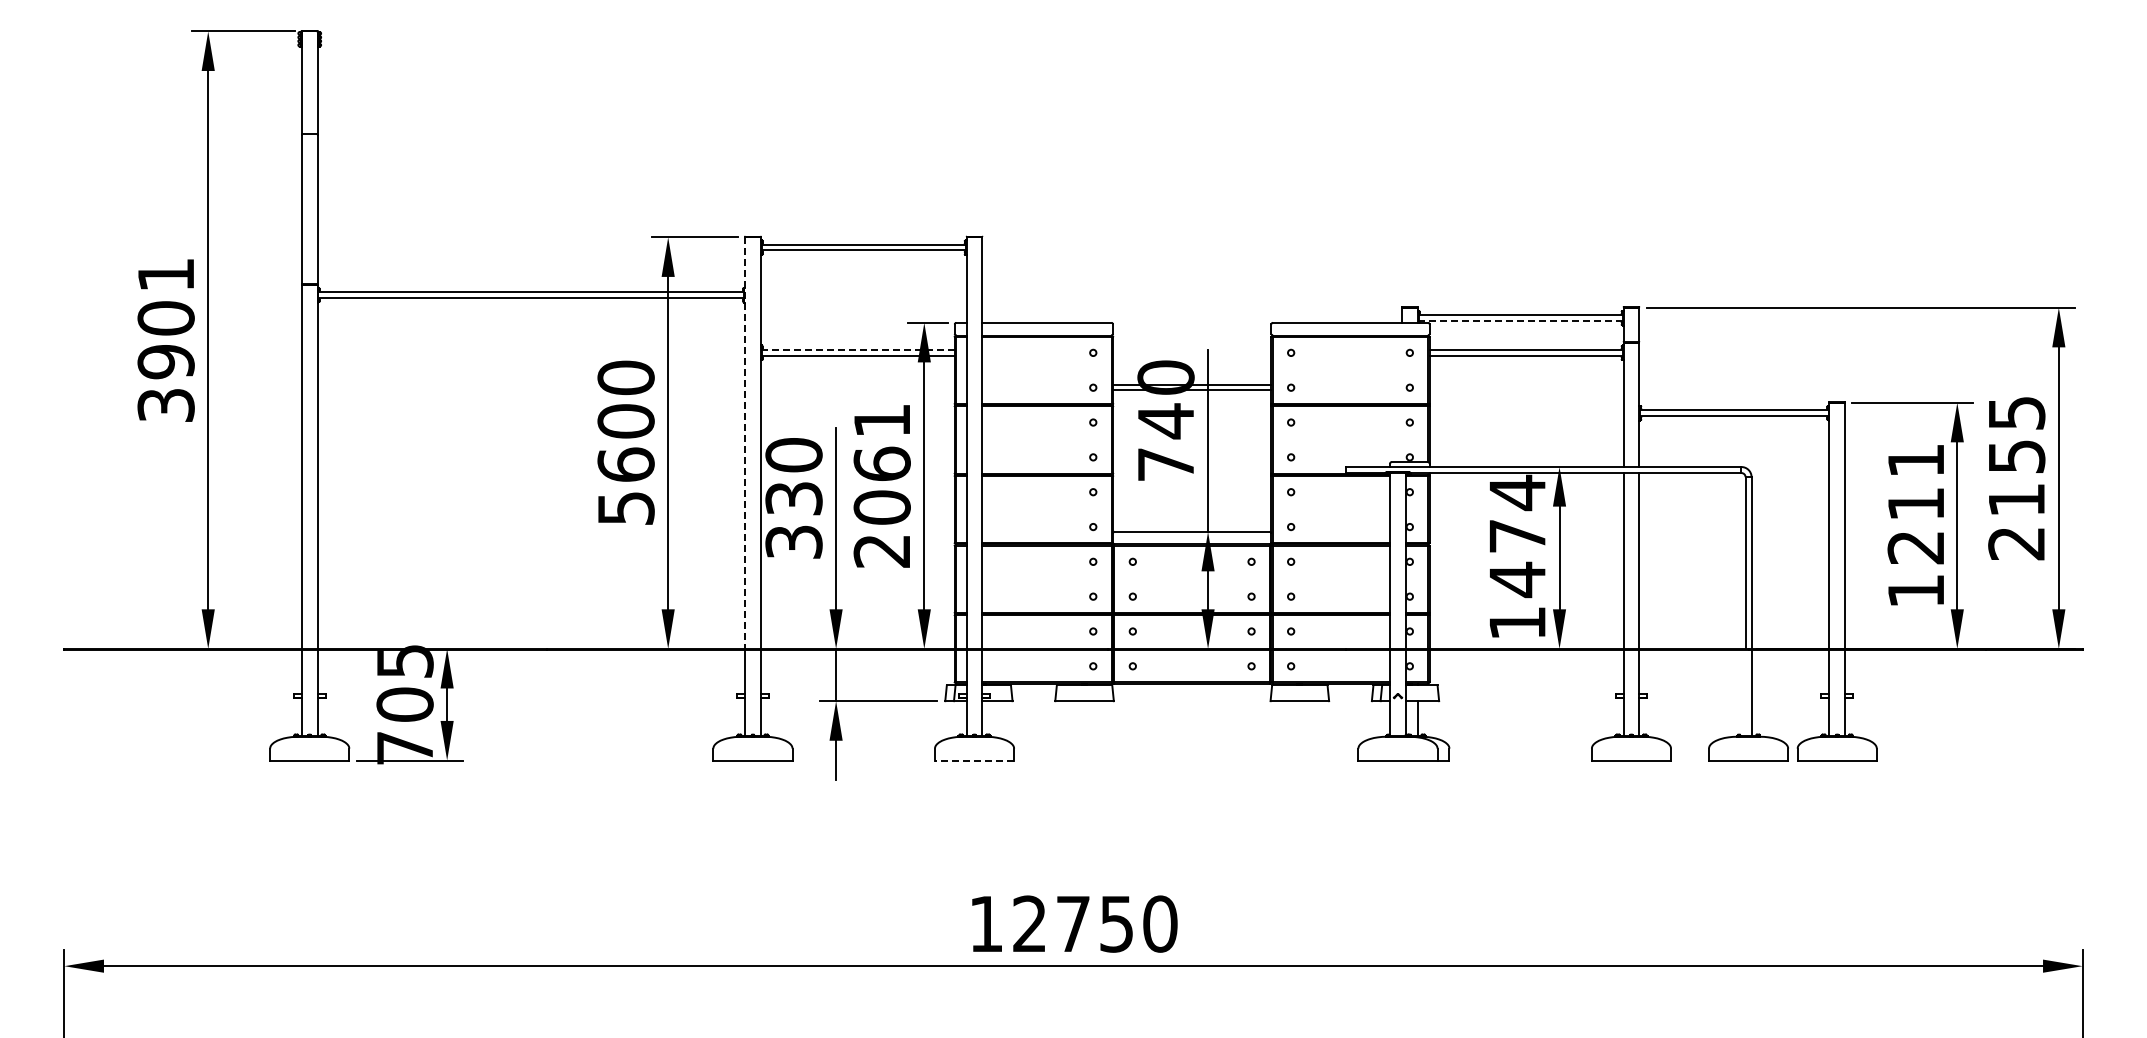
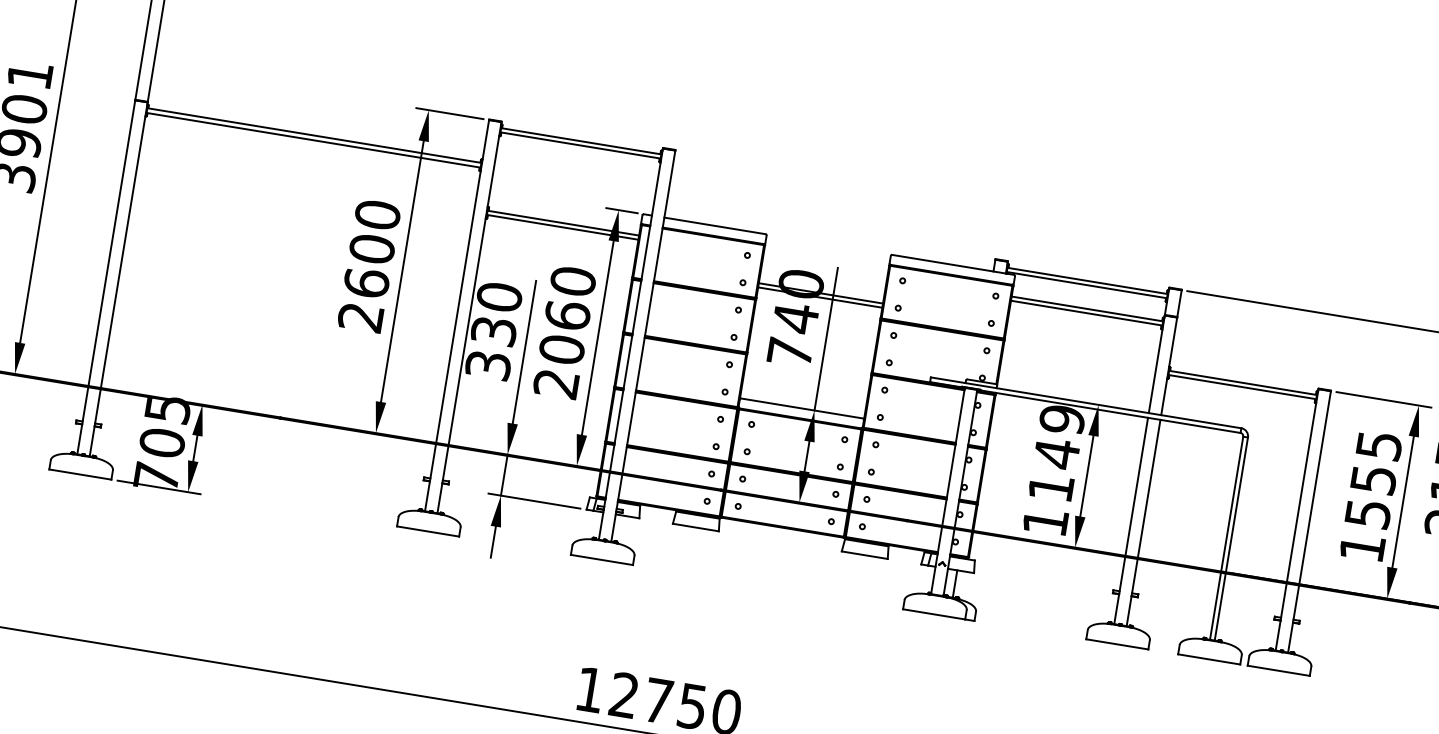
line: (1520, 320) -> (1086, 284), dashed -> solid
line: (858, 350) -> (563, 223), dashed -> solid
text: (881, 420) -> (572, 281), 2061 -> 2060
line: (745, 443) -> (462, 281), dashed -> solid
text: (1915, 504) -> (1373, 480), 1211 -> 1555
text: (625, 508) -> (360, 317), 5600 -> 2600
text: (1517, 536) -> (1056, 453), 1474 -> 1149
line: (1745, 692) -> (1215, 605), added
line: (974, 760) -> (601, 559), dashed -> solid

